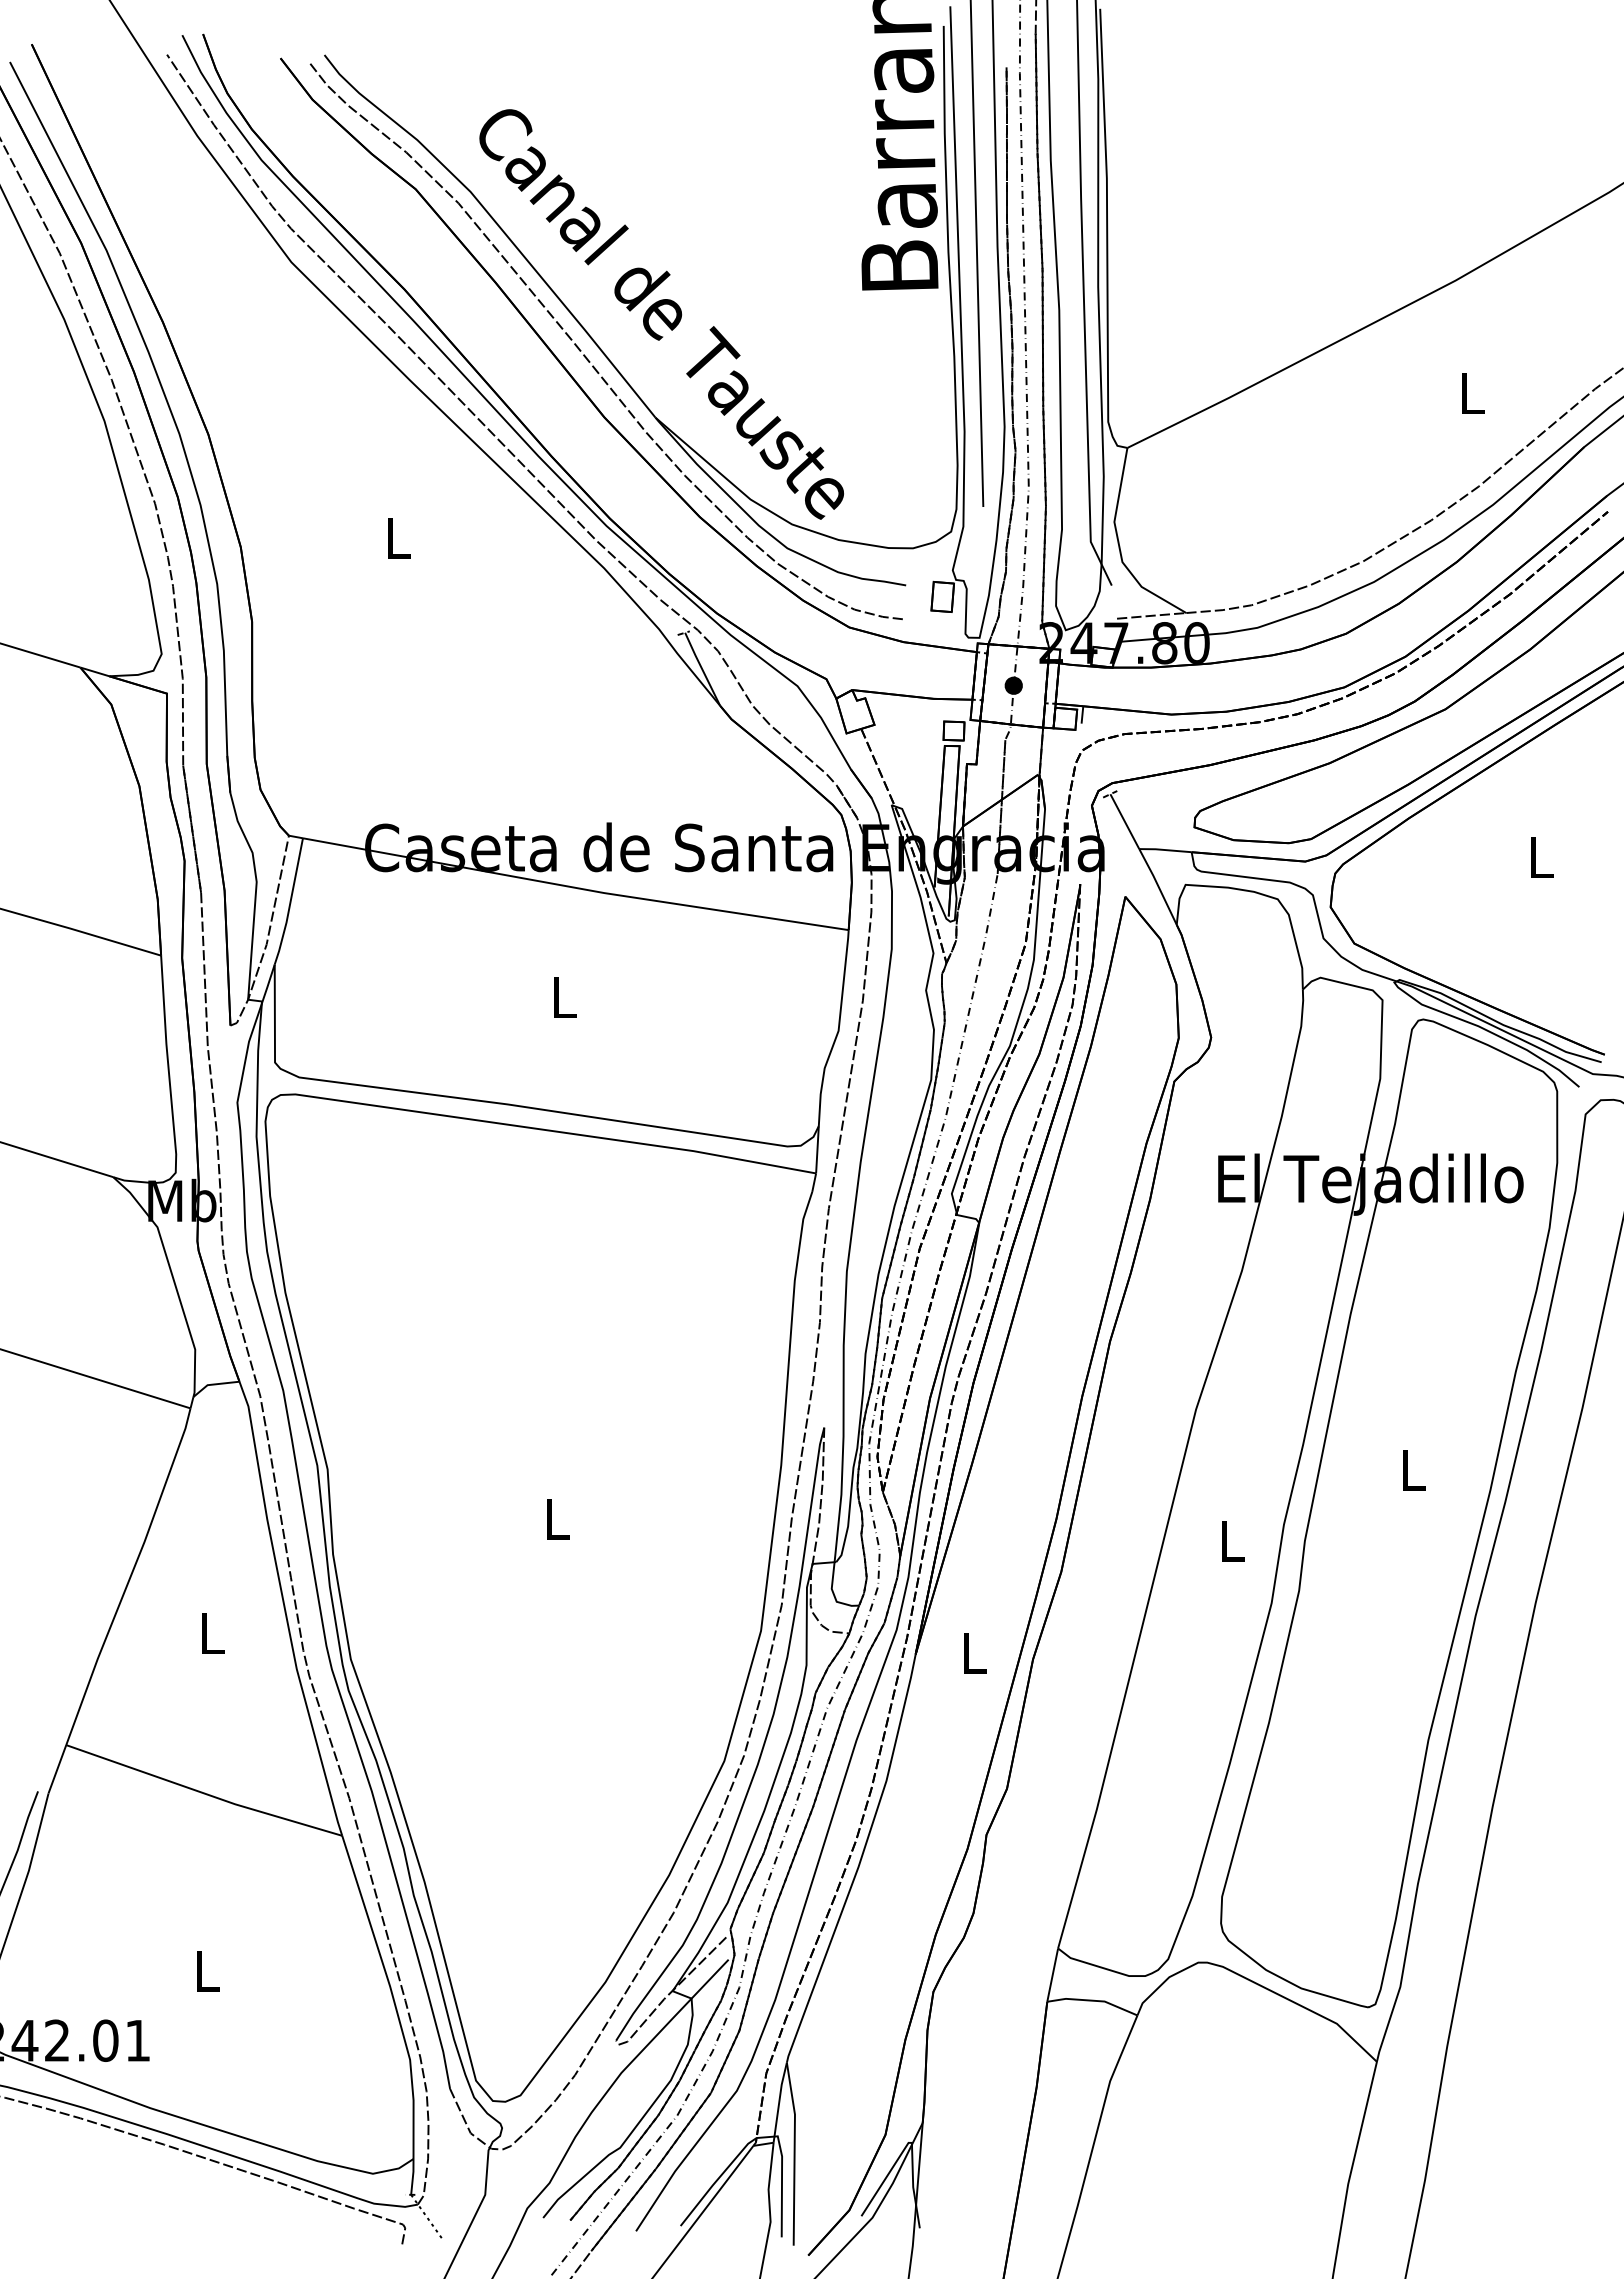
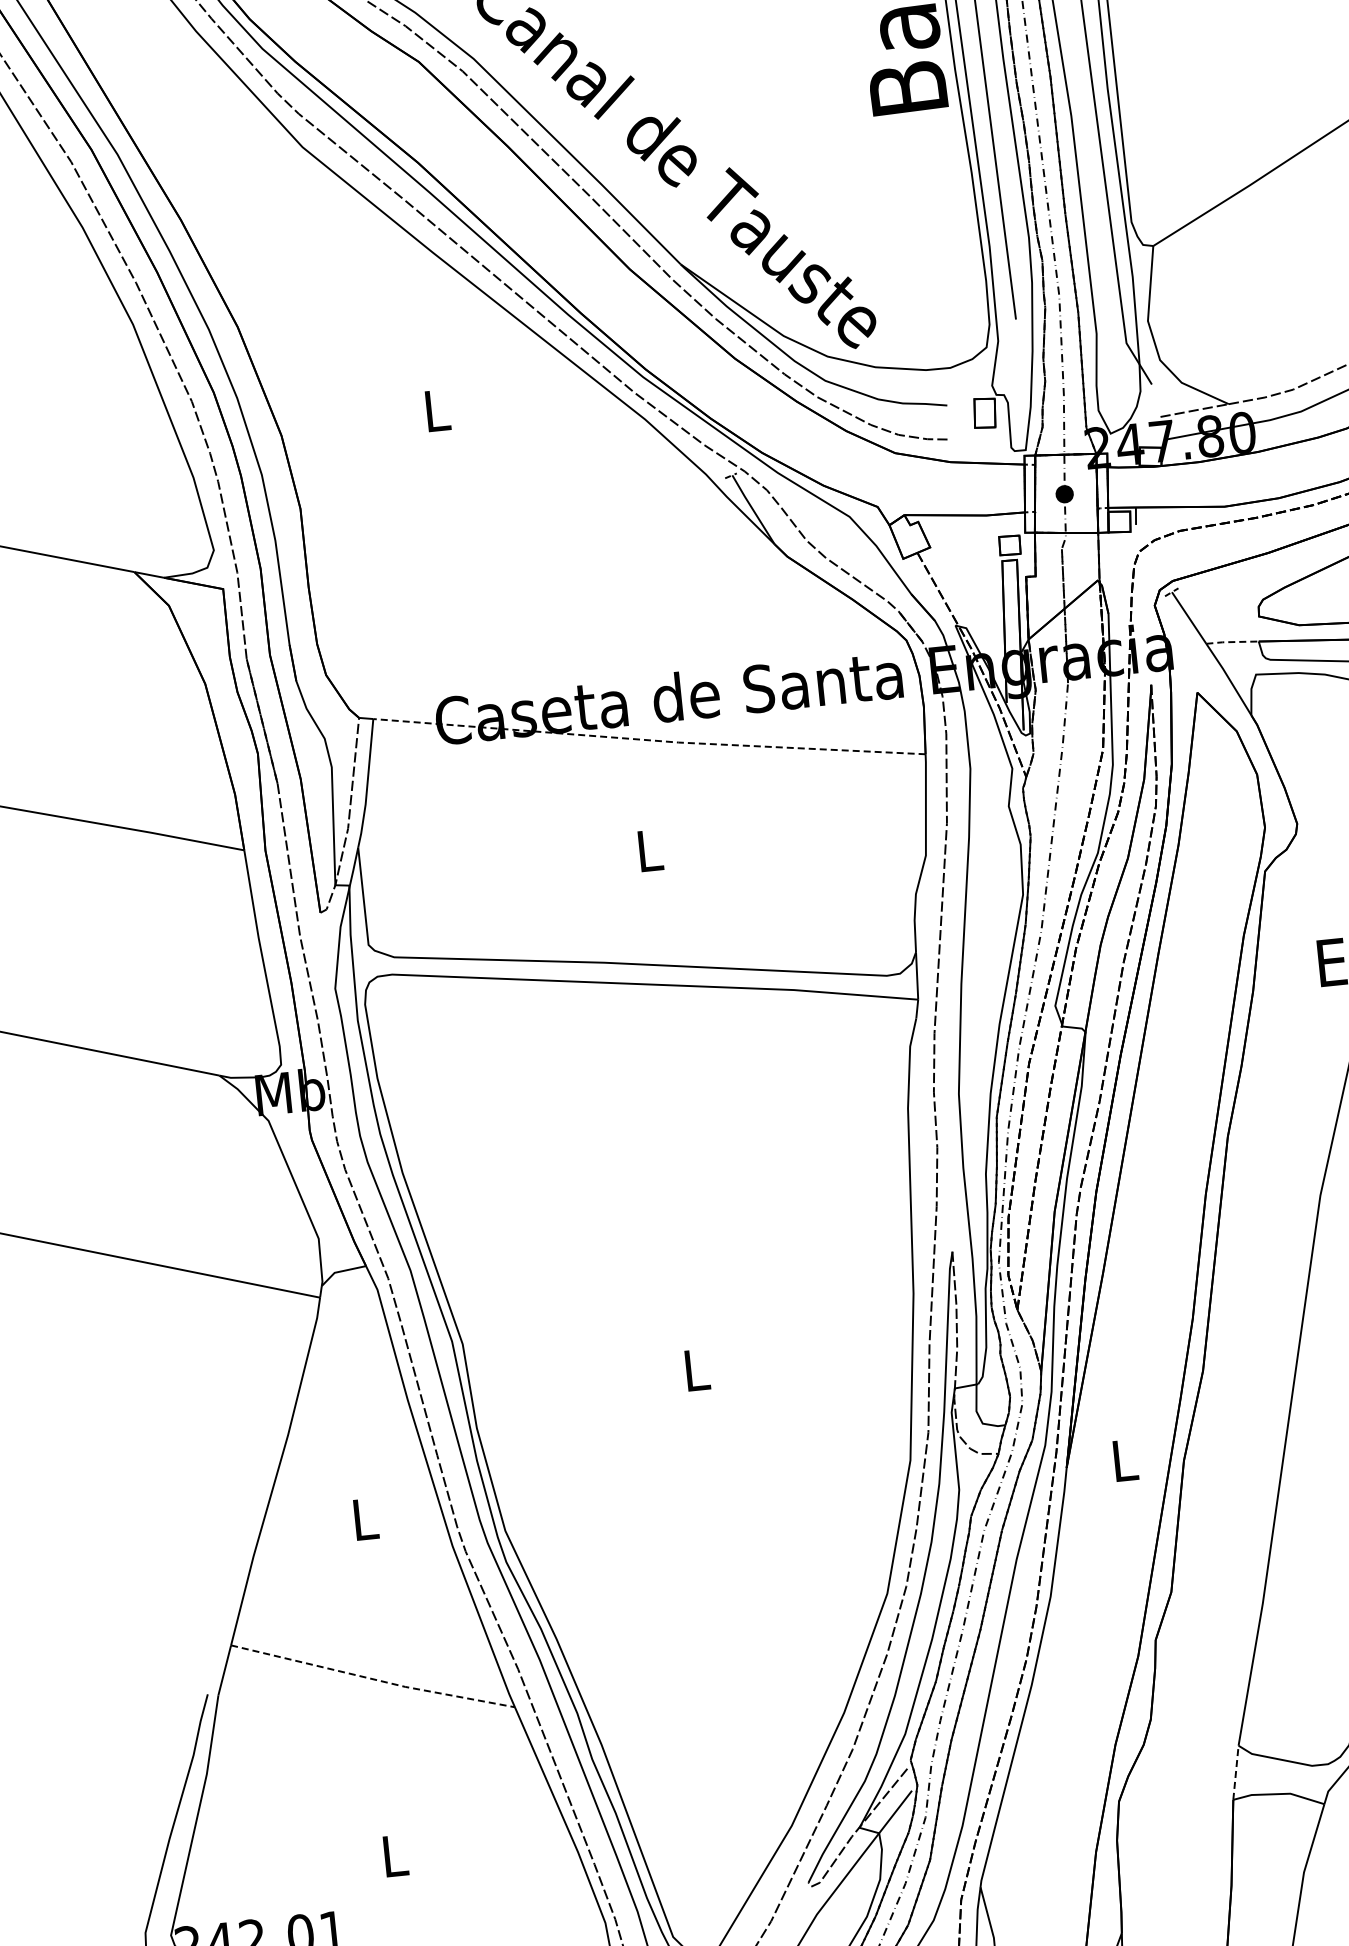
line: (1165, 850) -> (1232, 642), solid -> dashed
line: (575, 887) -> (649, 739), solid -> dashed
line: (204, 1793) -> (373, 1679), solid -> dashed
line: (1052, 1974) -> (1235, 1772), solid -> dashed

